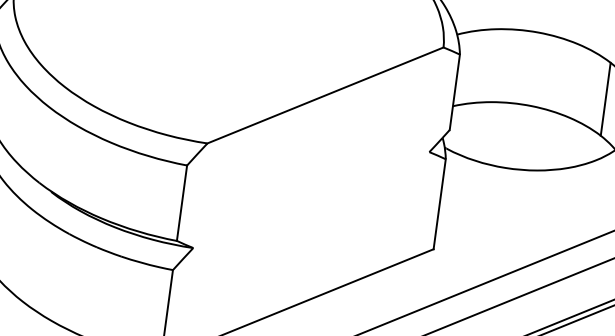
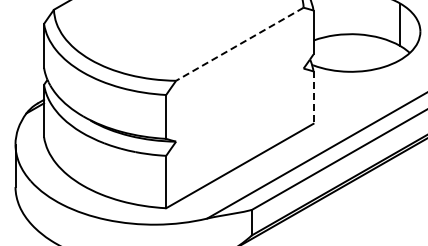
line: (324, 95) -> (239, 44), solid -> dashed
line: (439, 205) -> (313, 98), solid -> dashed

